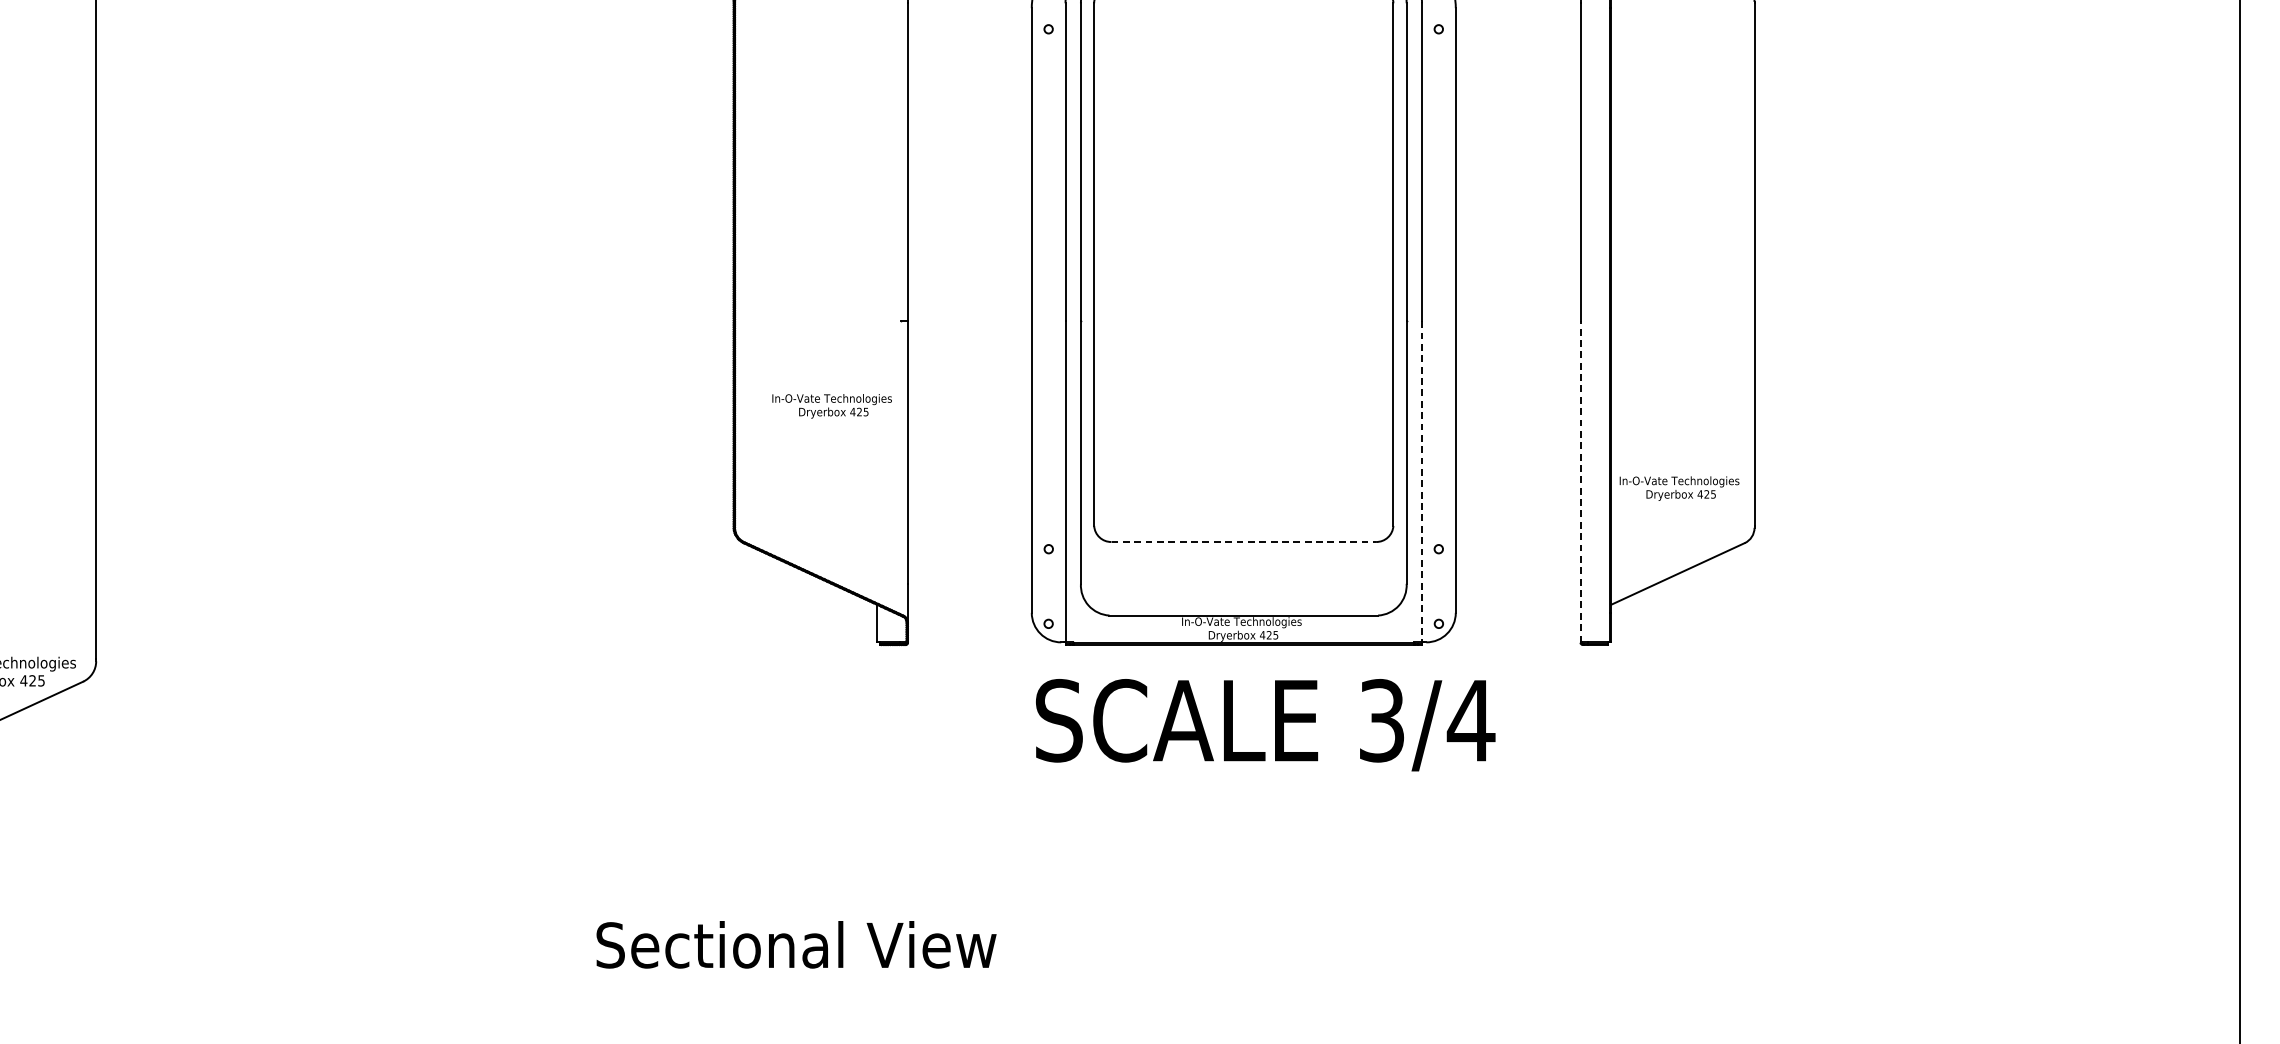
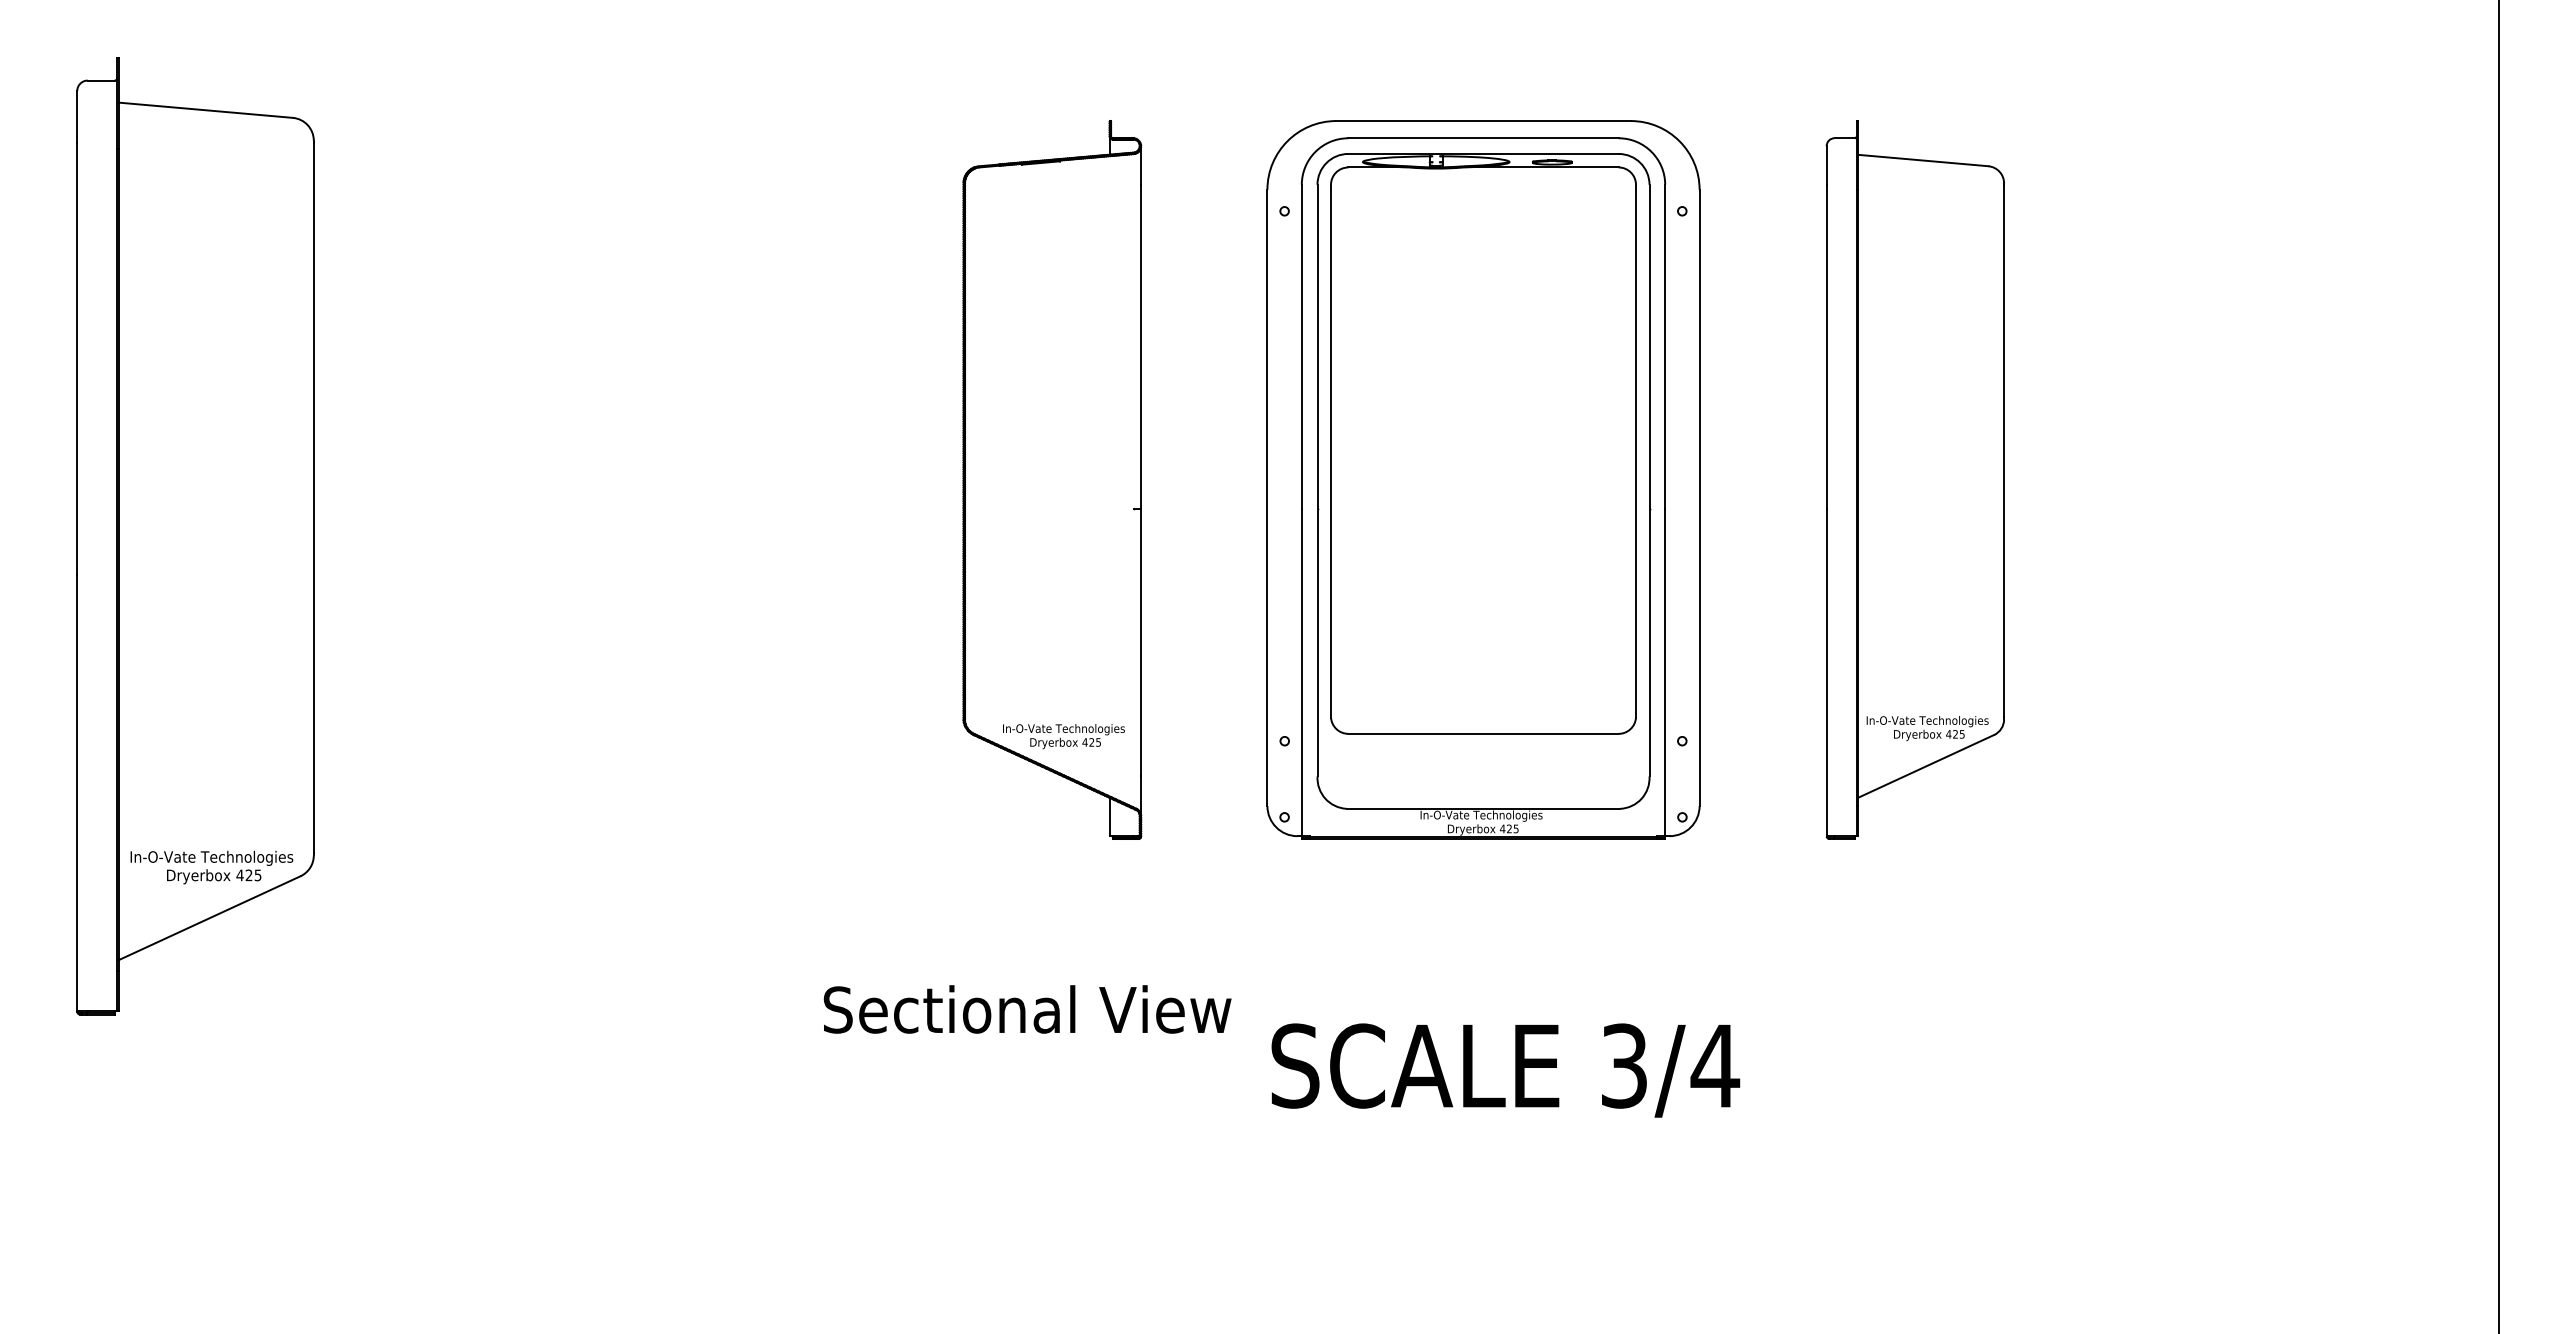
text: (831, 406) -> (1063, 736), moved
line: (1422, 481) -> (1665, 672), dashed -> solid
line: (1580, 481) -> (1826, 672), dashed -> solid
text: (1679, 488) -> (1927, 728), moved
line: (1243, 541) -> (1483, 733), dashed -> solid
text: (1265, 725) -> (1505, 1070), moved
text: (796, 944) -> (1027, 1009), moved

